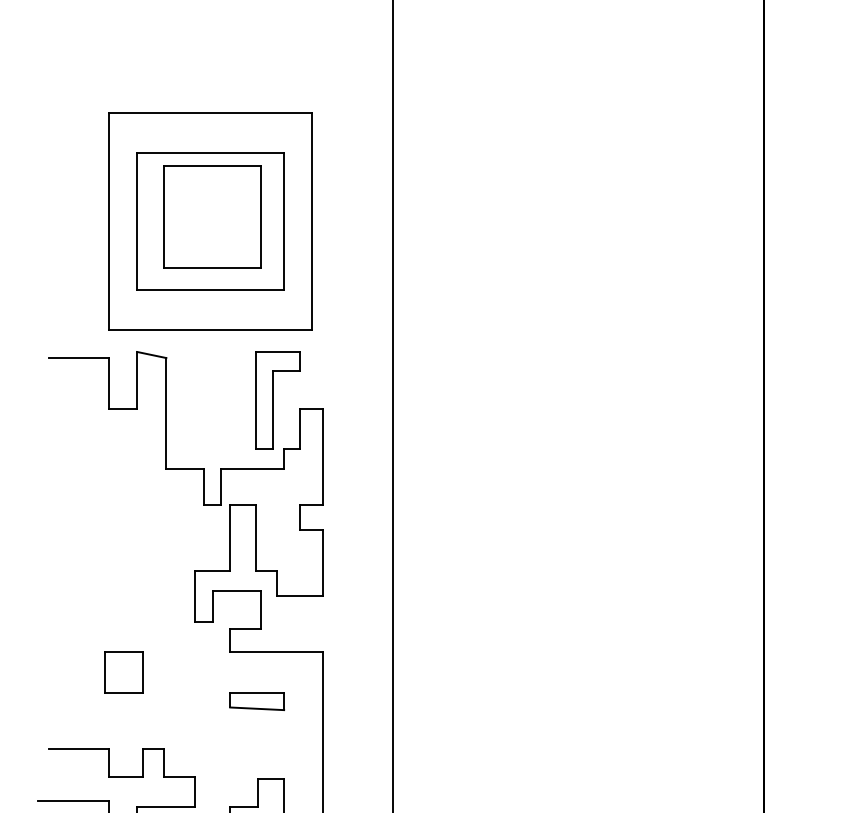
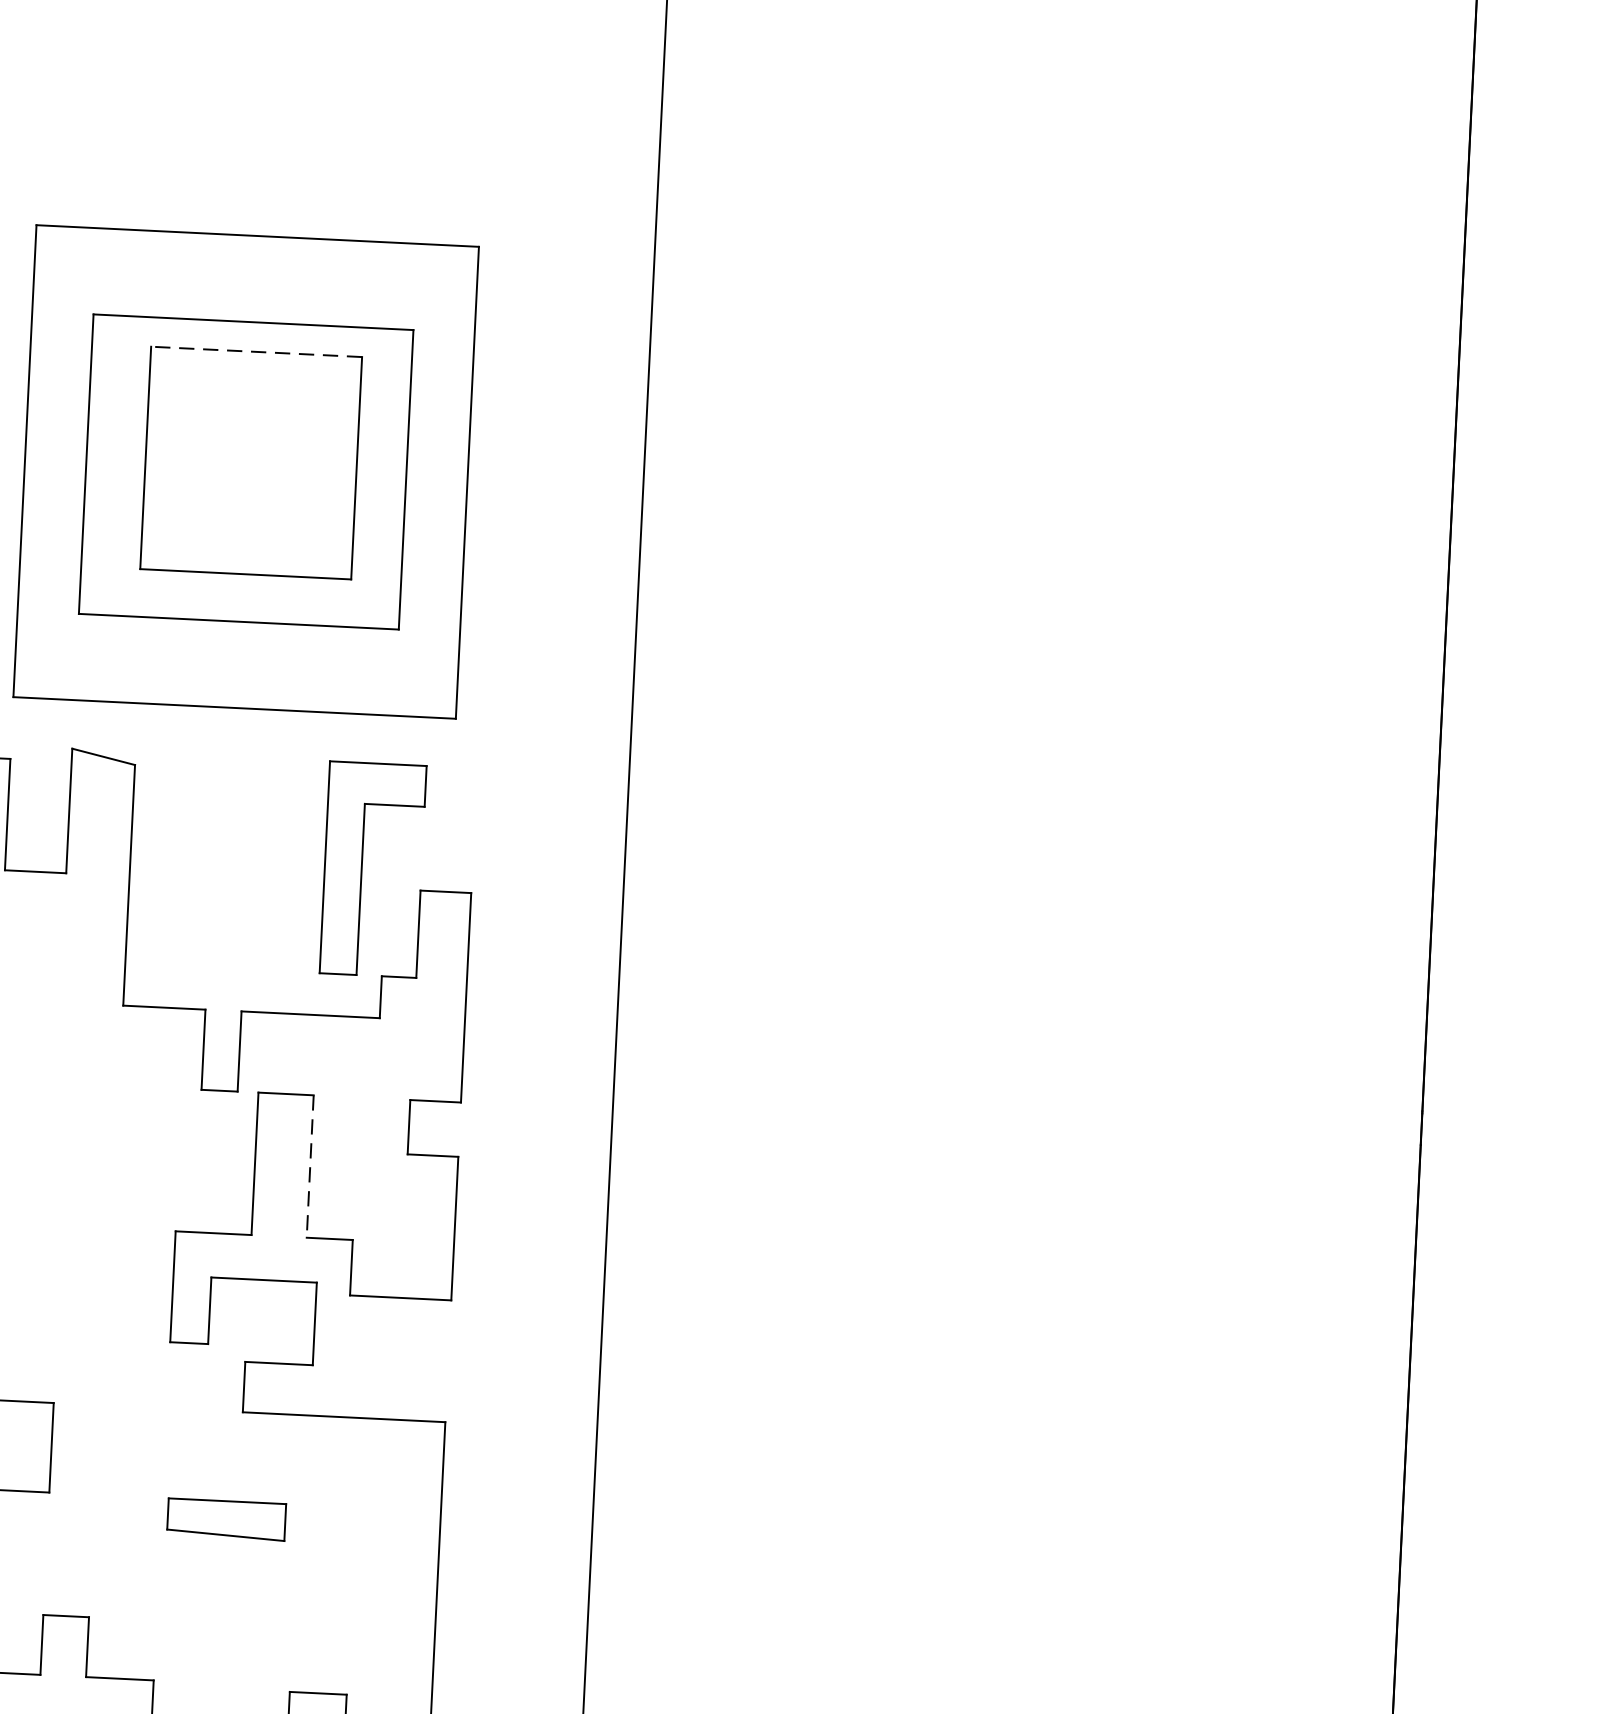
line: (212, 166) -> (255, 352), solid -> dashed
line: (255, 538) -> (309, 1167), solid -> dashed
part: (256, 701) -> (225, 1519), moved

